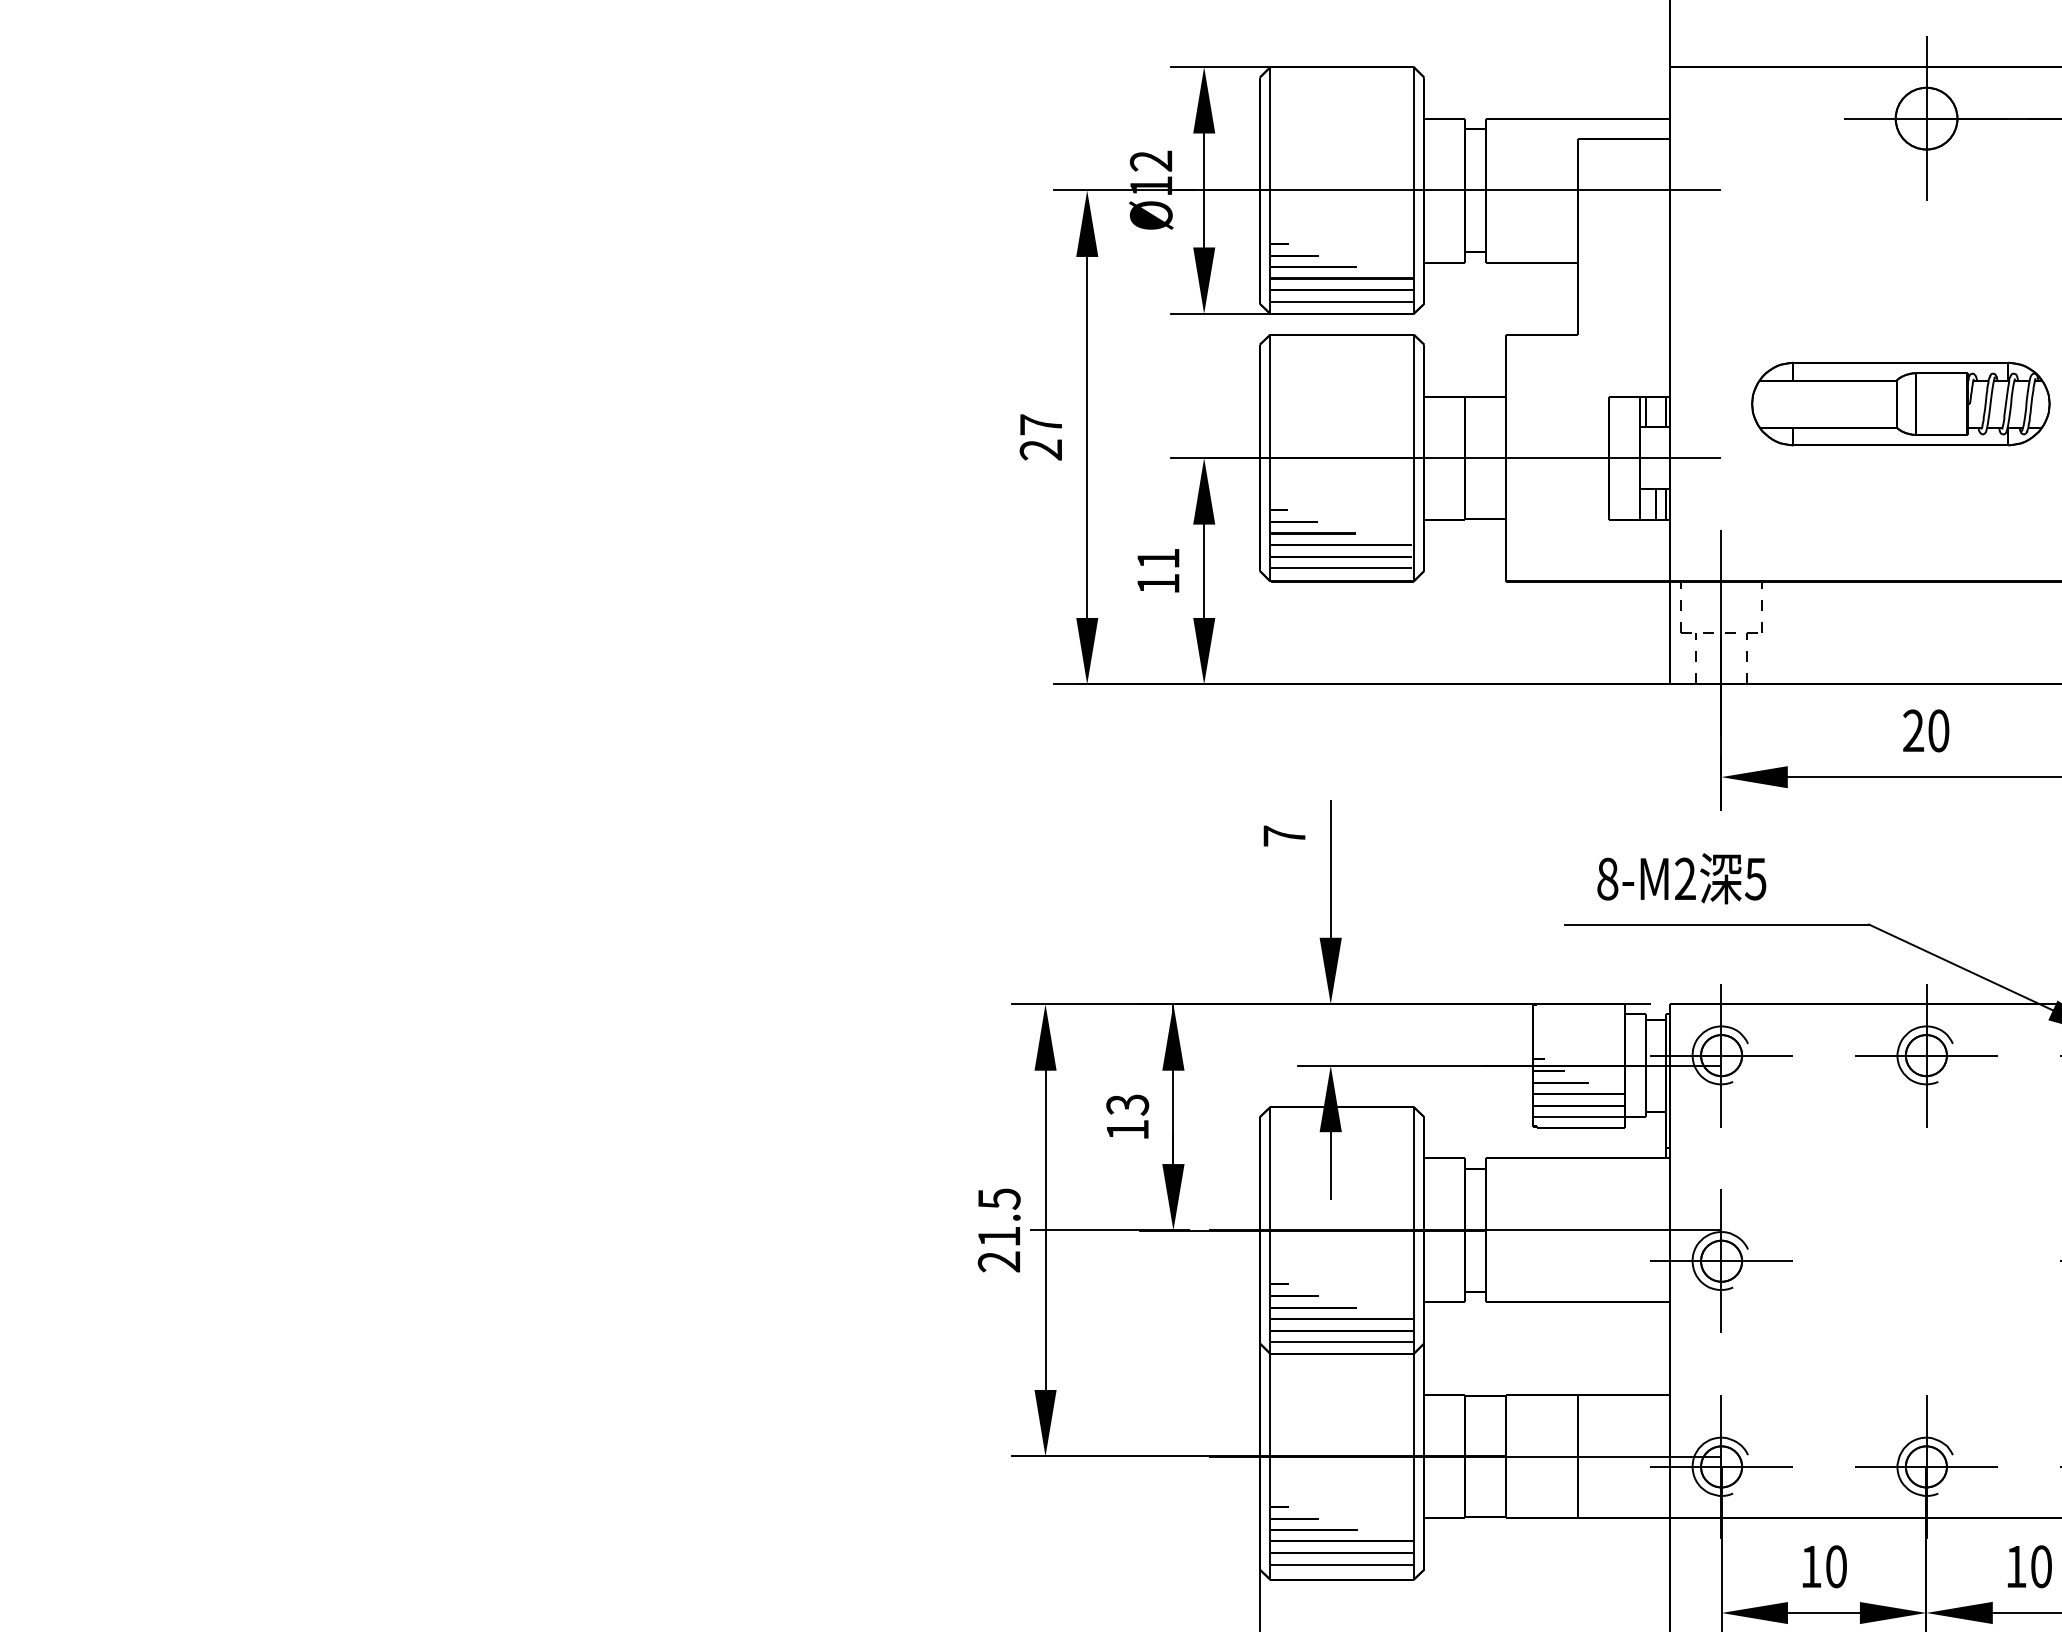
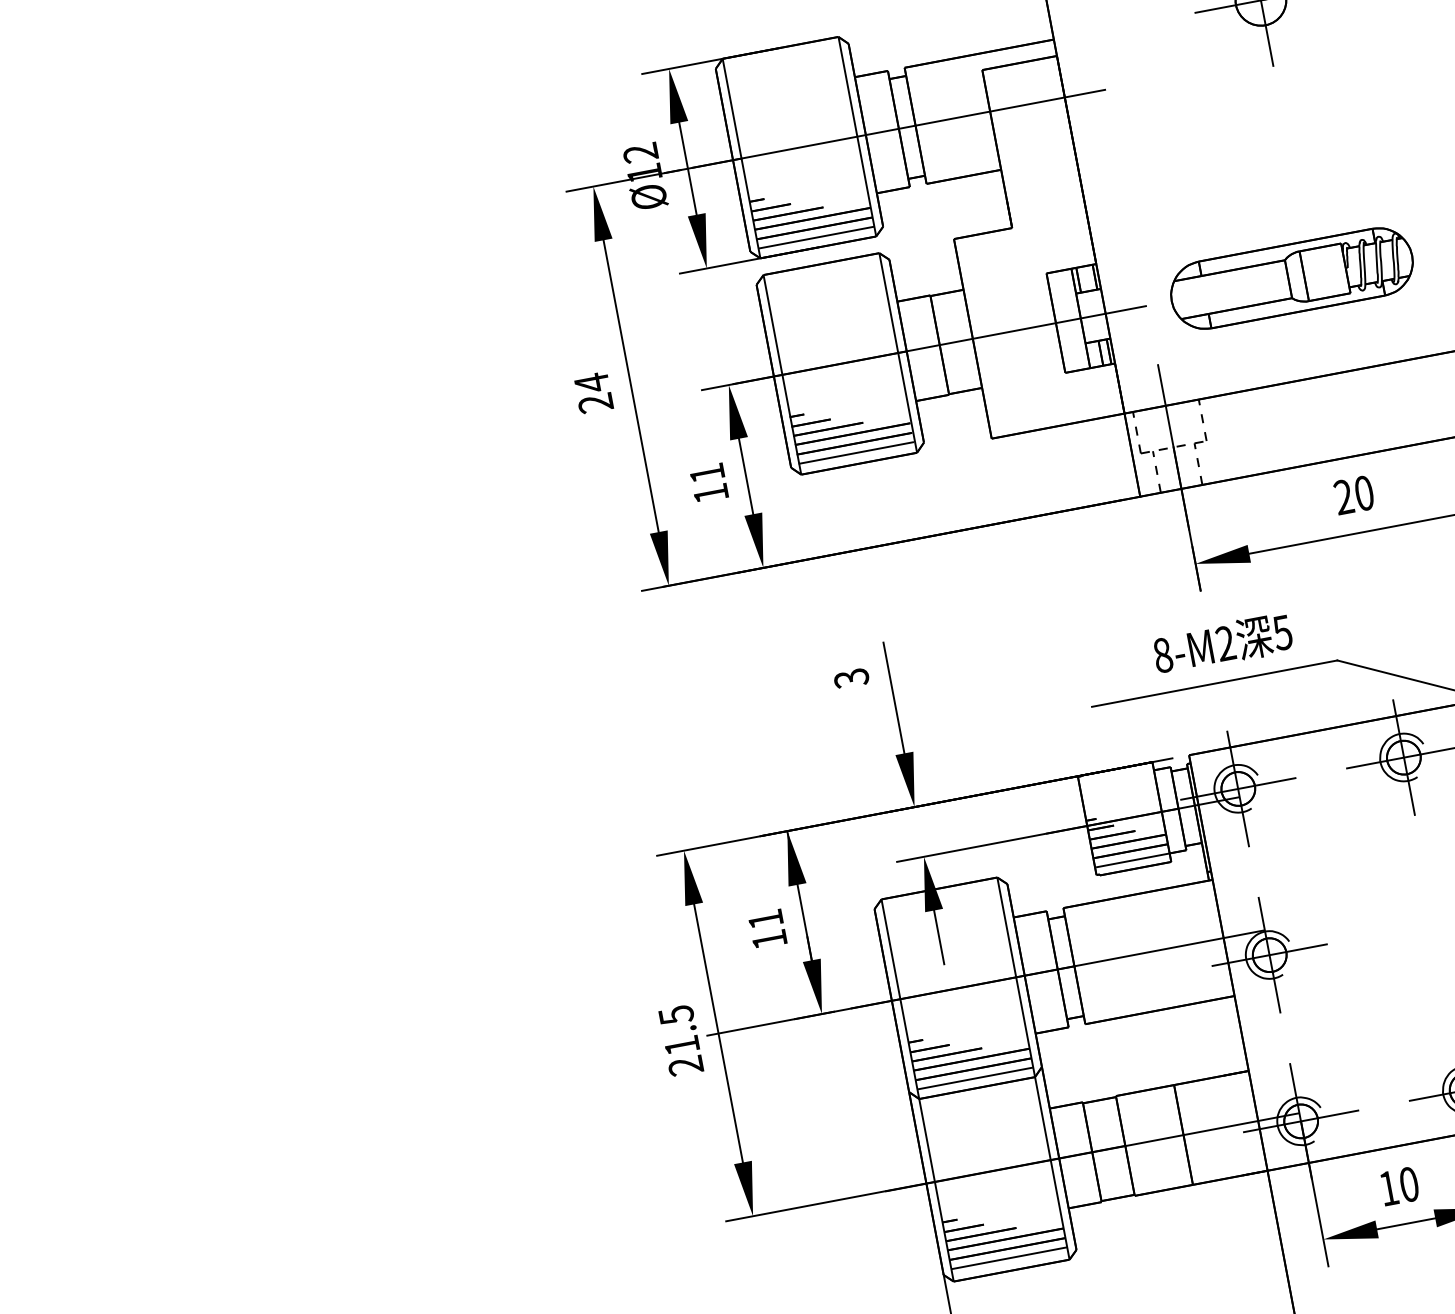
part: (1900, 403) -> (1291, 278), moved
text: (1040, 424) -> (591, 382), 27 -> 24
text: (1284, 836) -> (851, 678), 7 -> 3
text: (1681, 878) -> (1222, 643), moved
text: (1127, 1104) -> (765, 919), 13 -> 11

